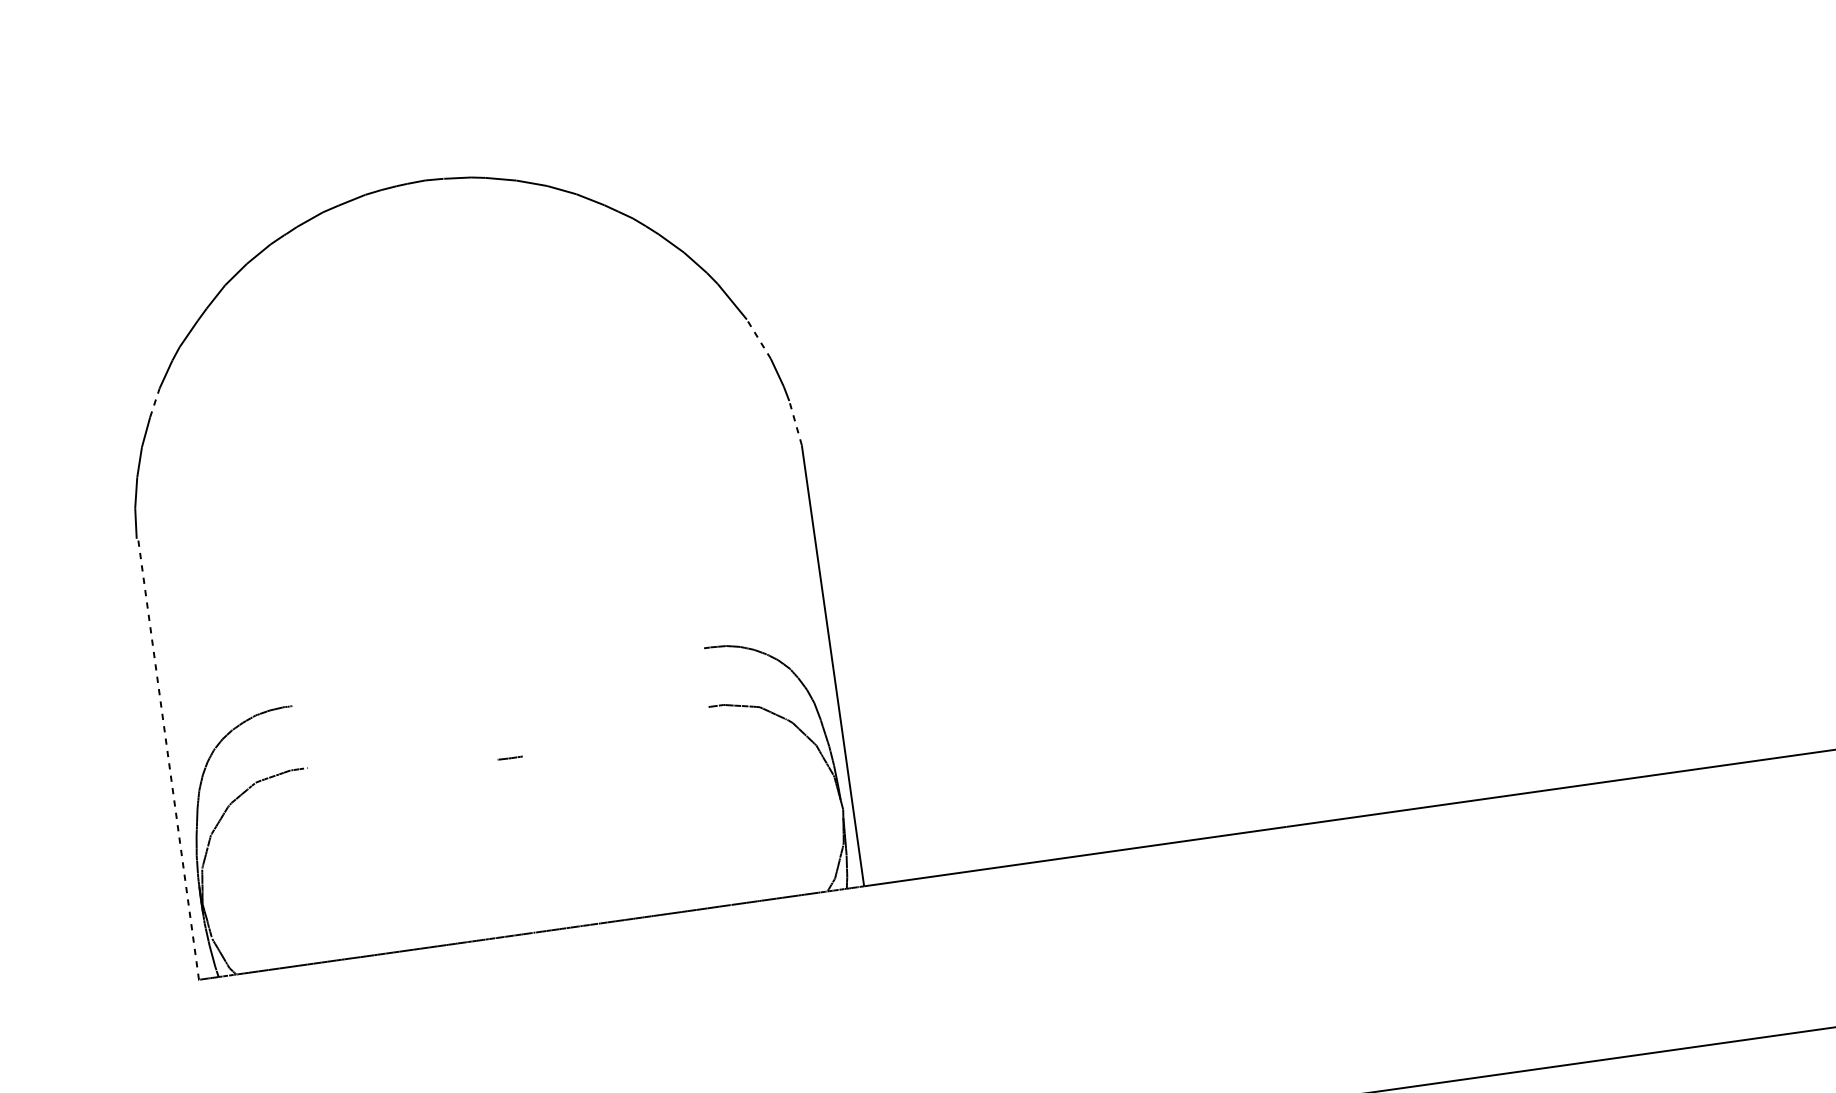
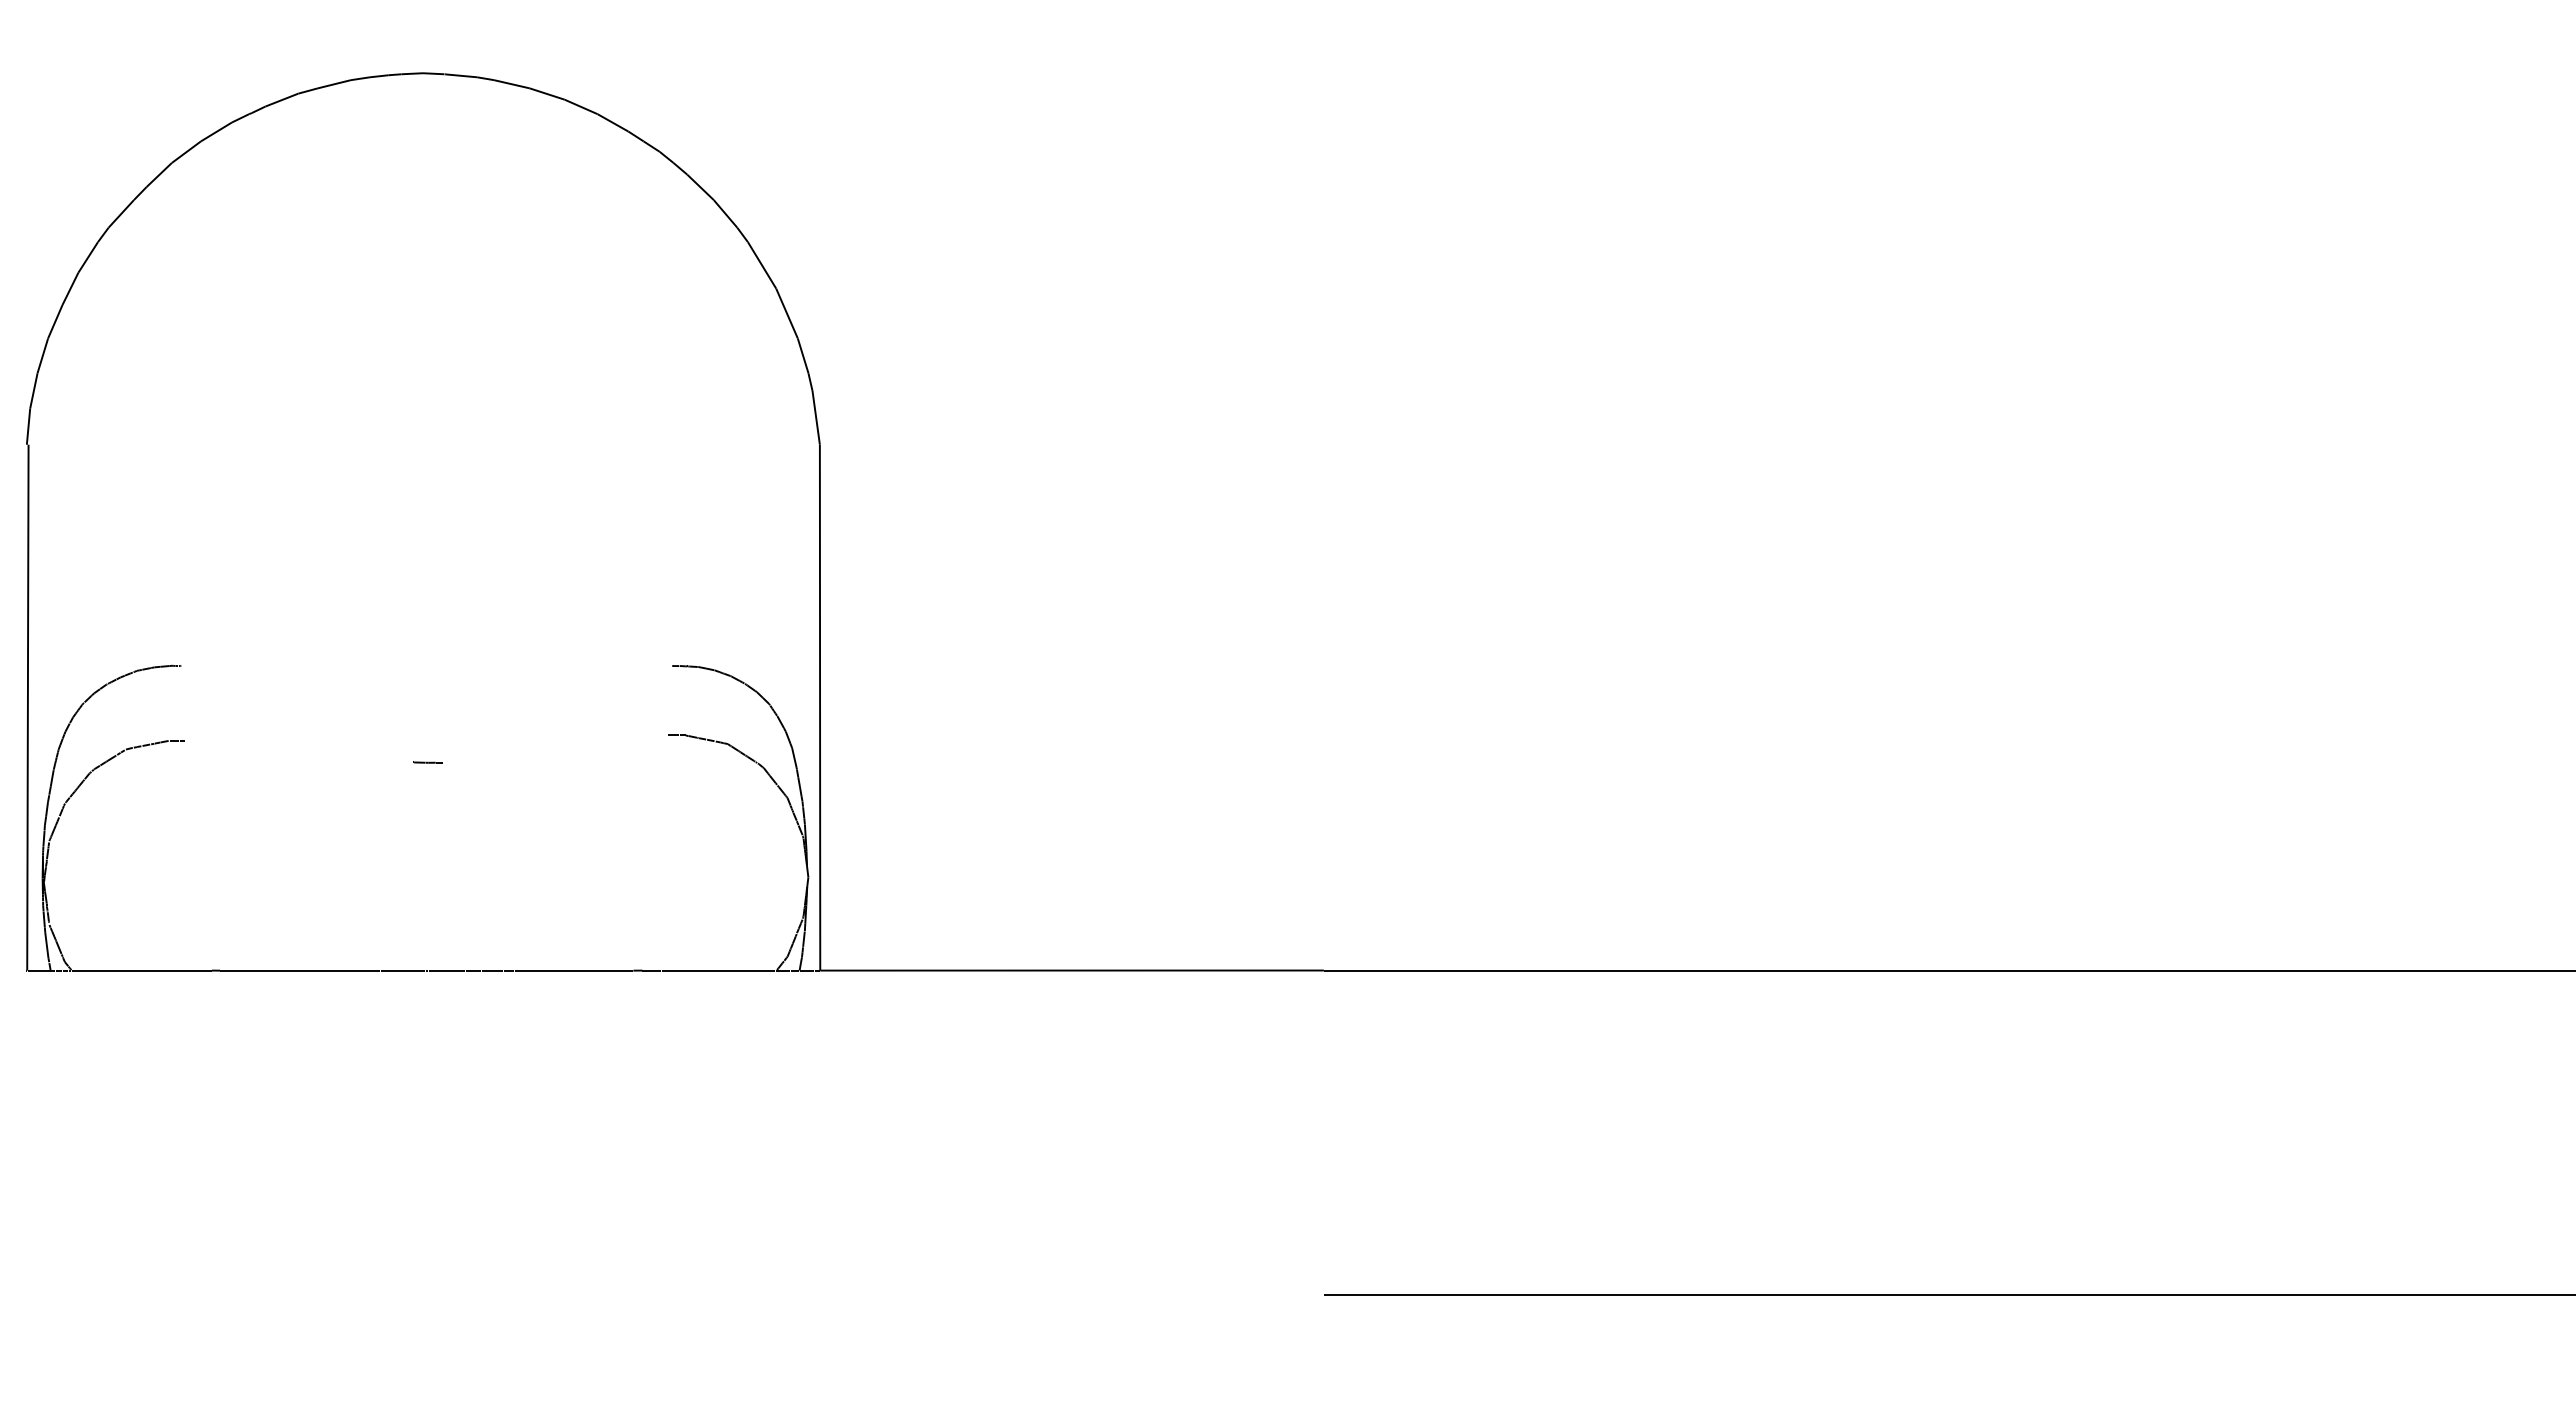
line: (758, 339) -> (786, 313), dashed -> solid
line: (154, 402) -> (70, 288), dashed -> solid
line: (795, 422) -> (816, 417), dashed -> solid
line: (168, 759) -> (27, 707), dashed -> solid

